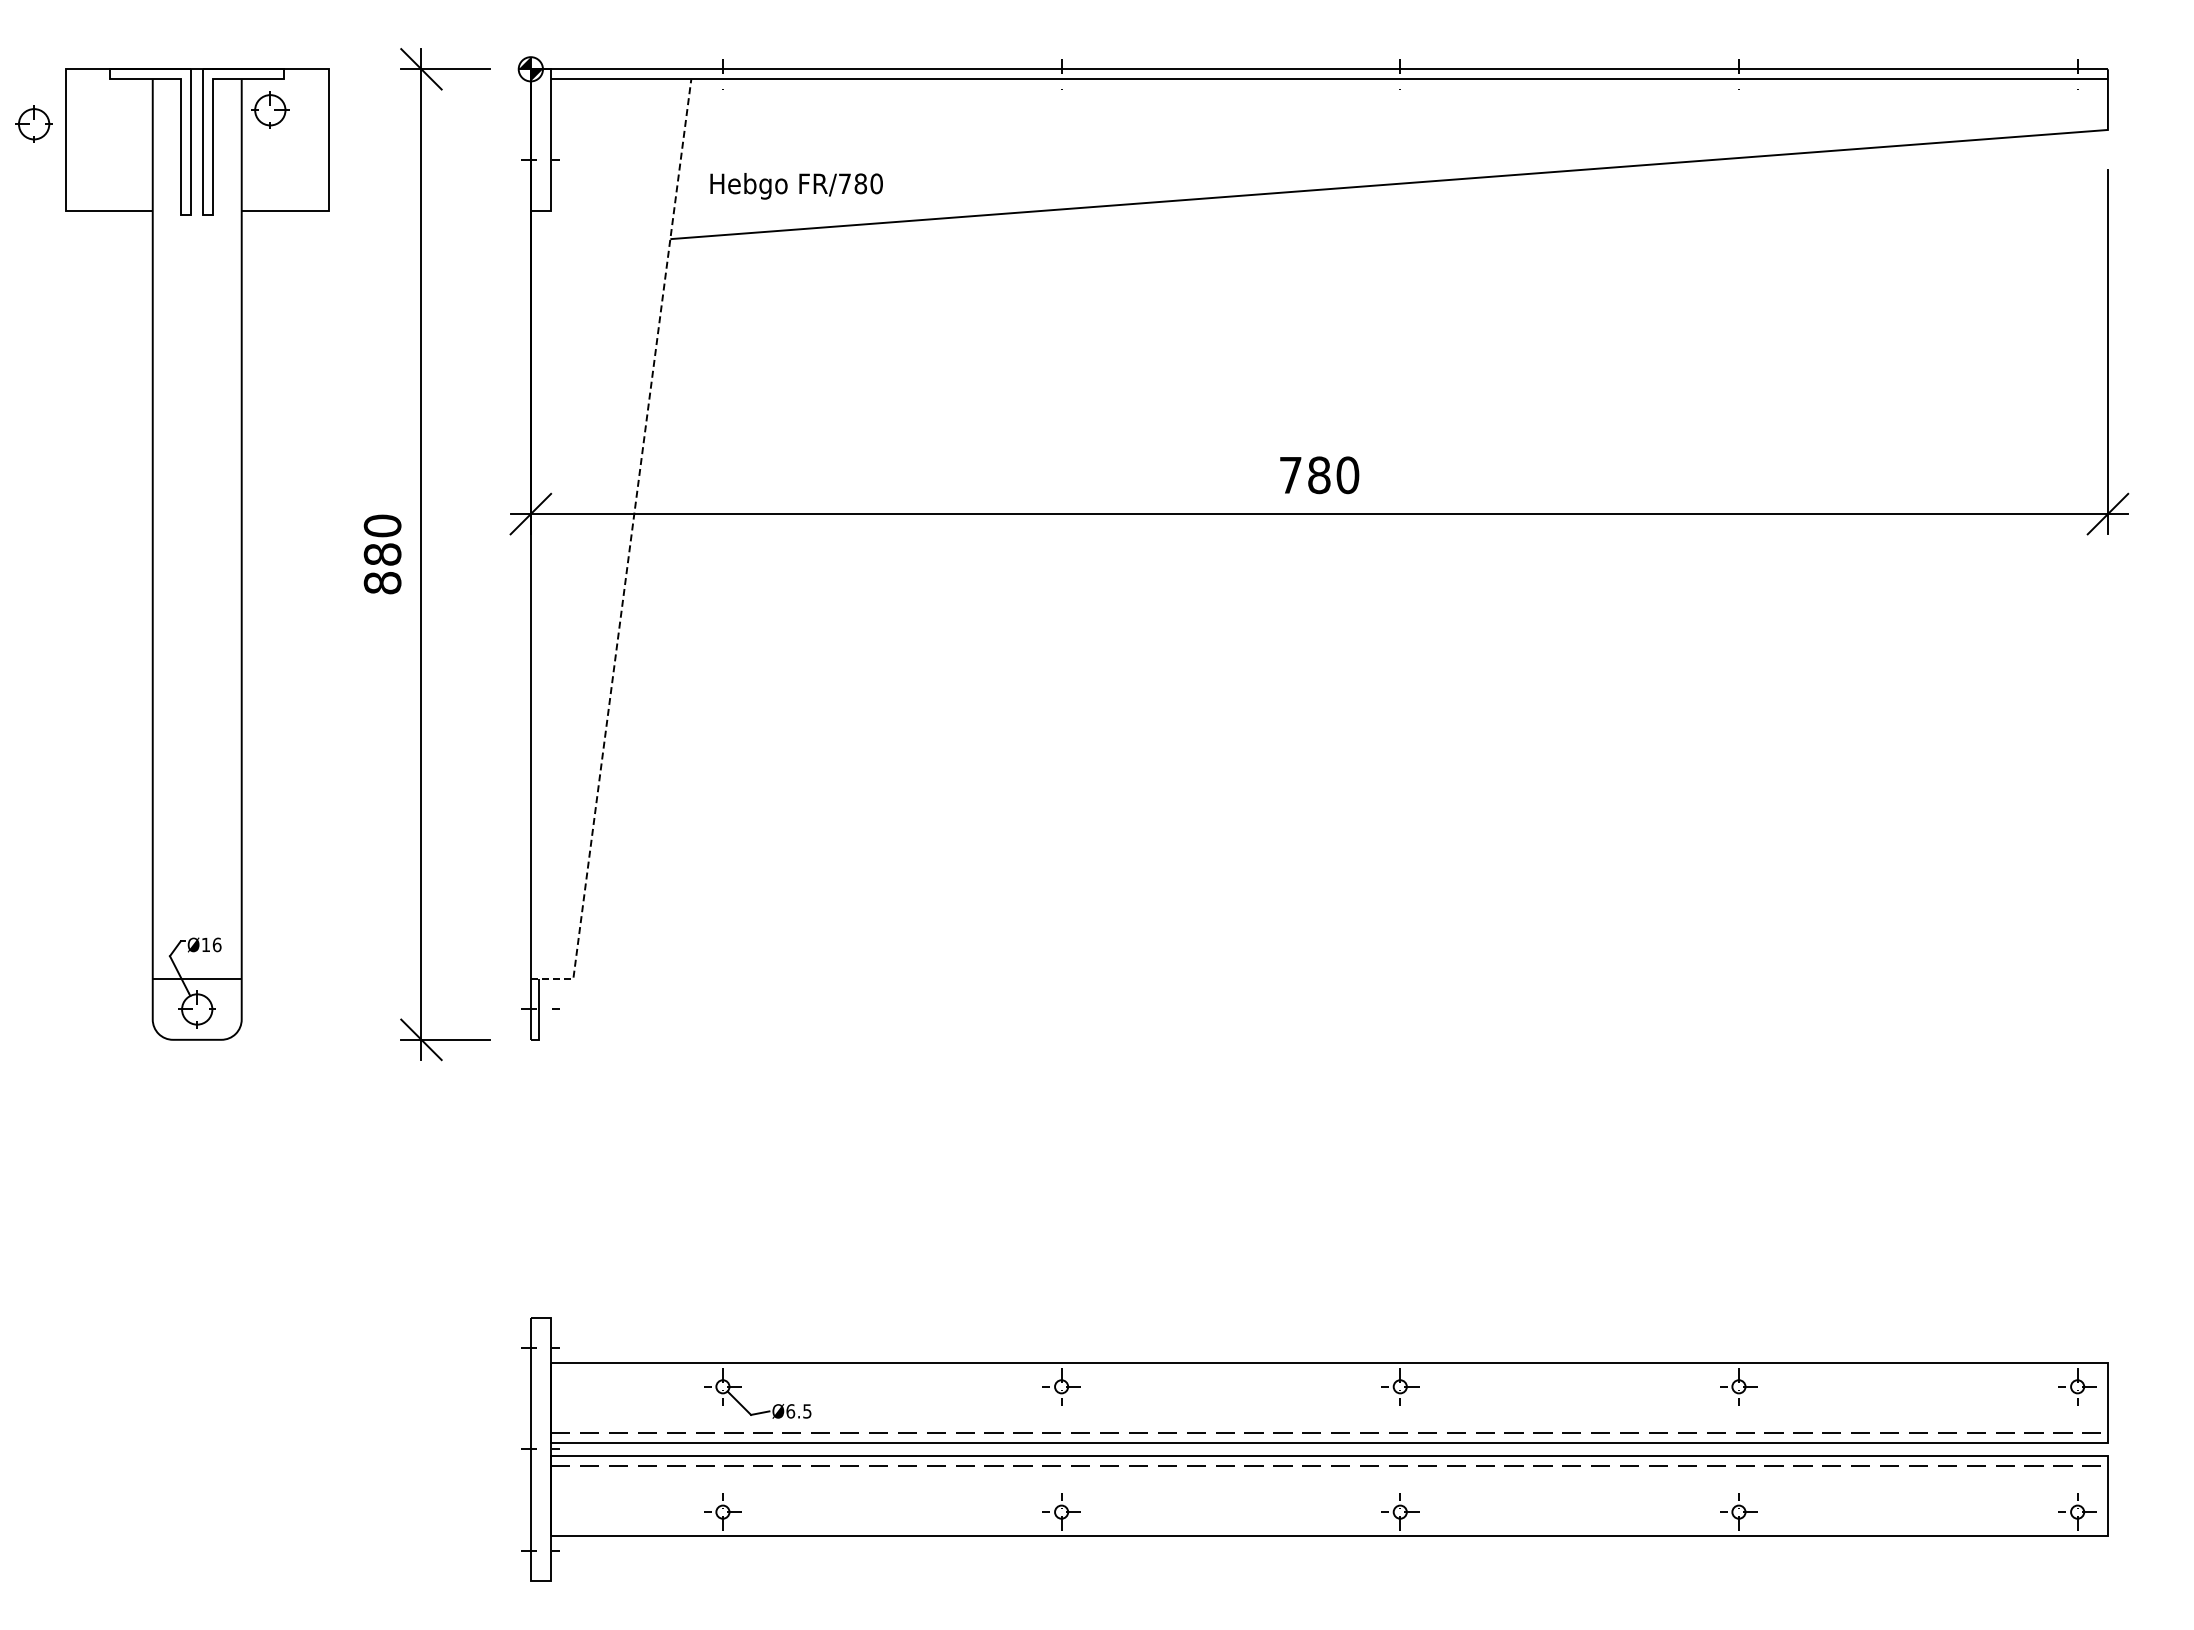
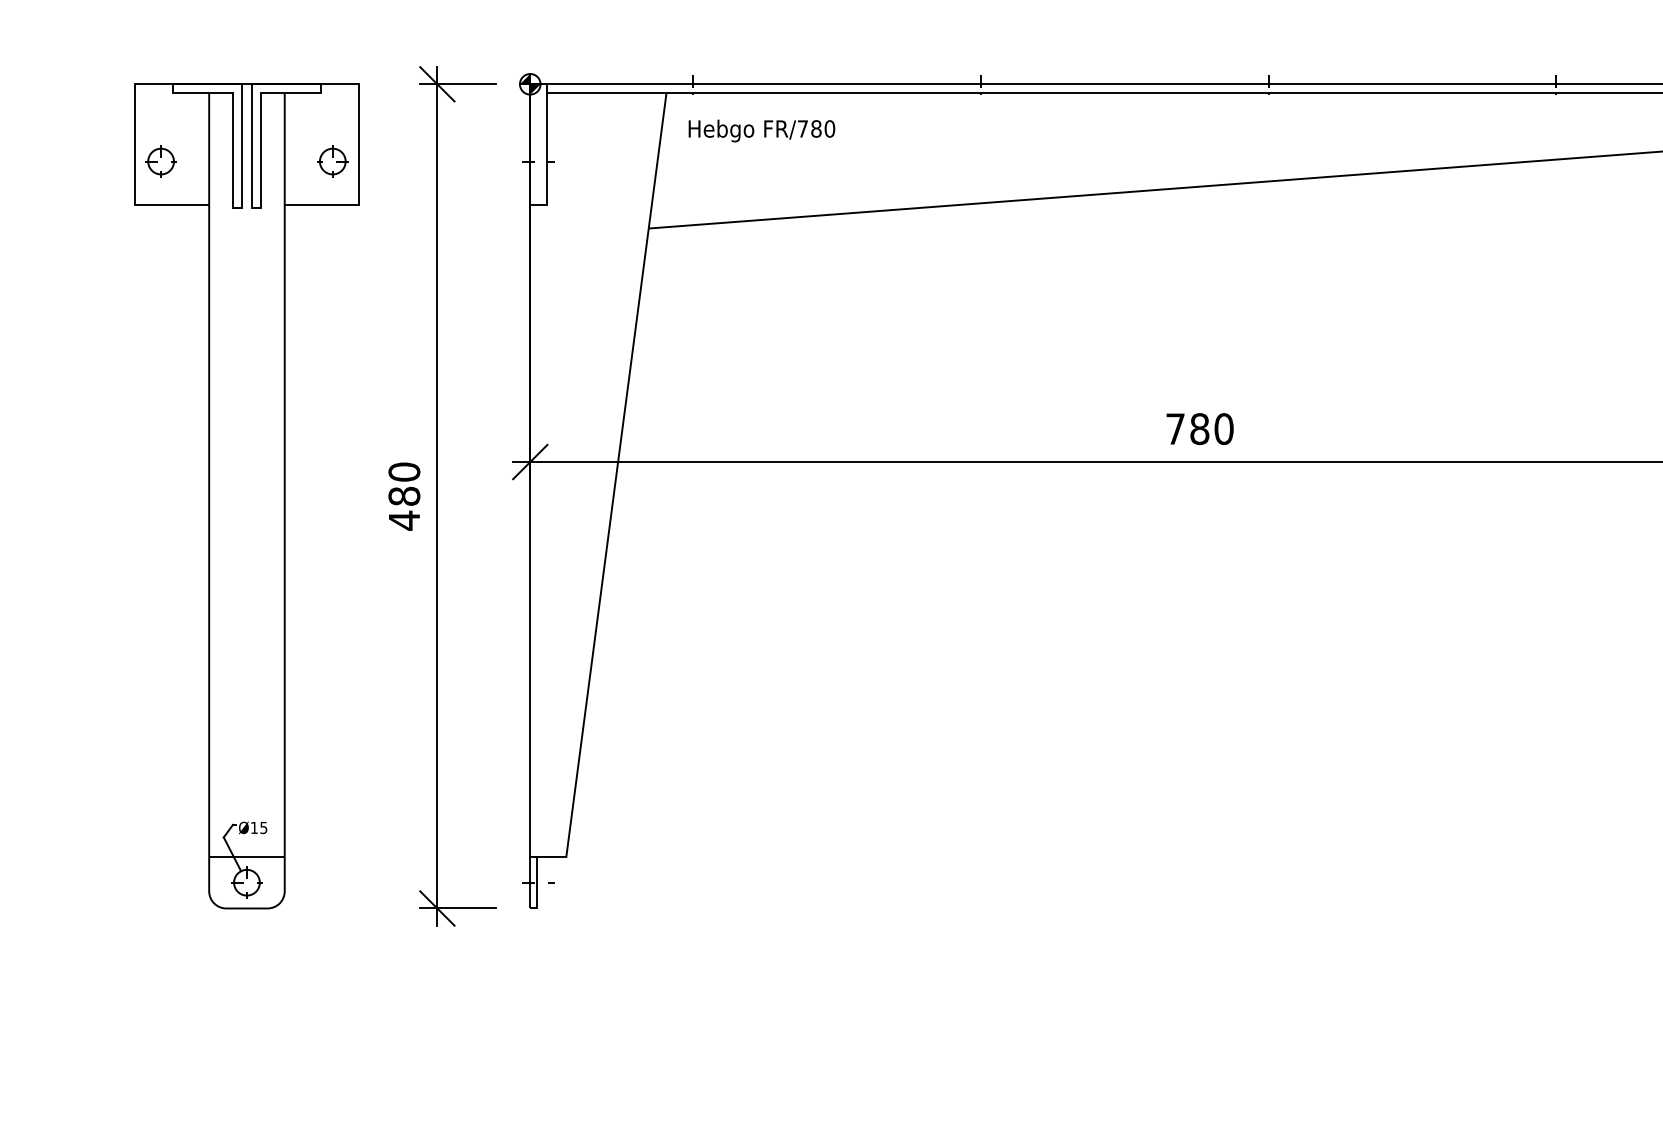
part: (270, 109) -> (332, 160), moved
part: (33, 123) -> (160, 160), moved
text: (796, 186) -> (761, 131), moved
line: (629, 551) -> (614, 493), dashed -> solid
text: (382, 583) -> (404, 520), 880 -> 480
text: (216, 944) -> (263, 827), Ø16 -> Ø15

